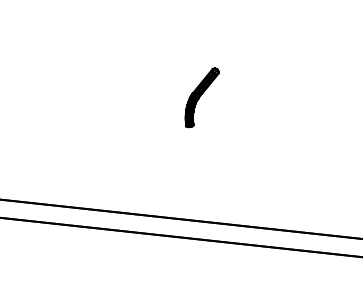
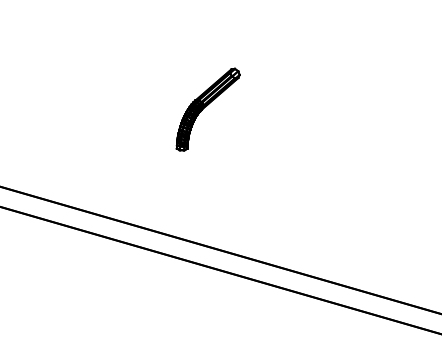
part: (201, 97) -> (207, 109), size x1.43

